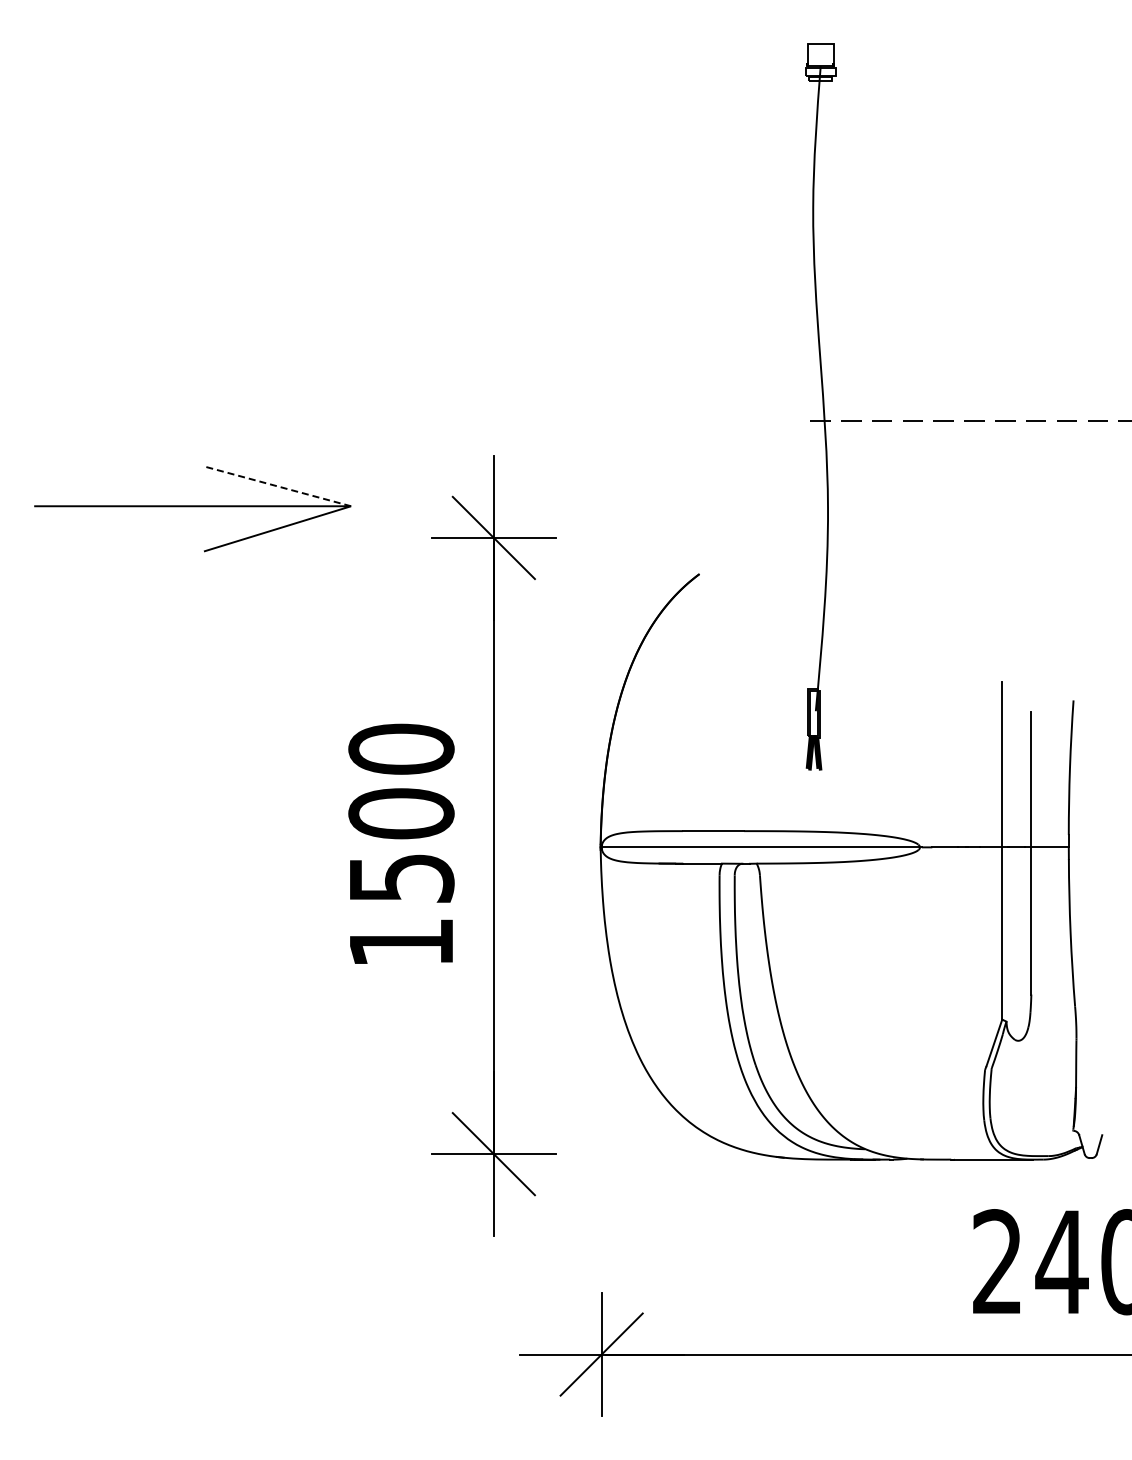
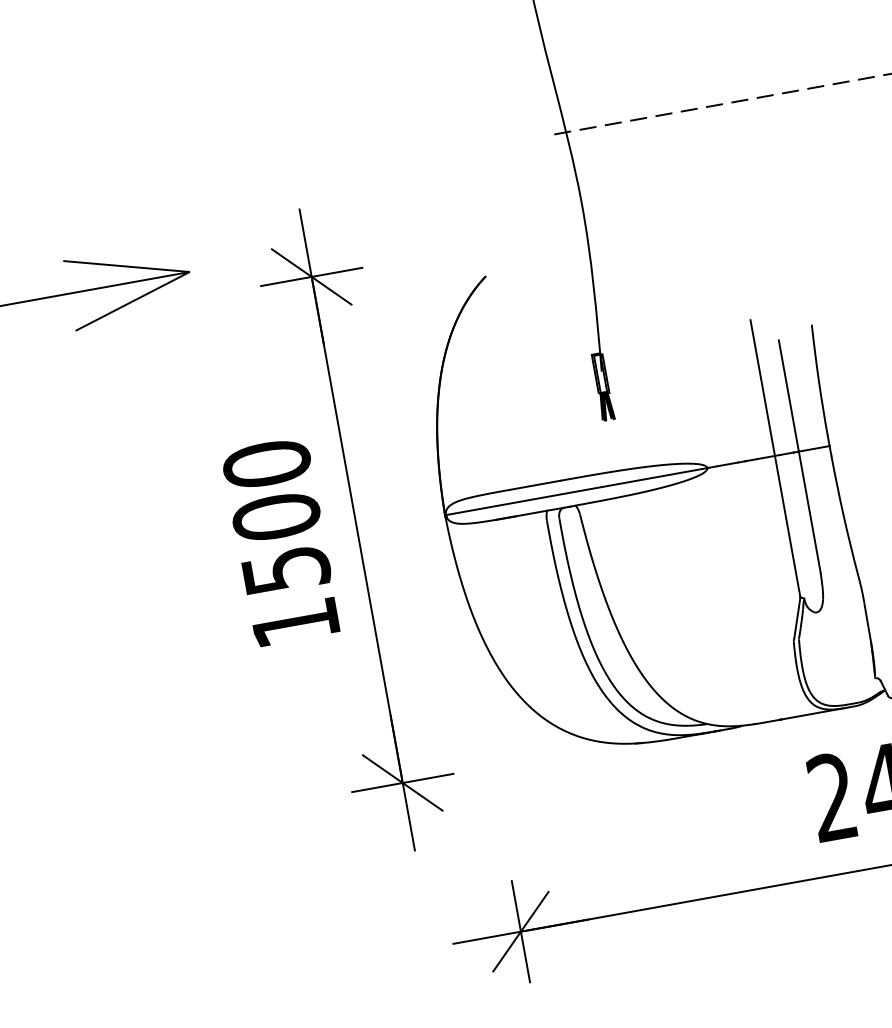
line: (277, 486) -> (126, 266), dashed -> solid

